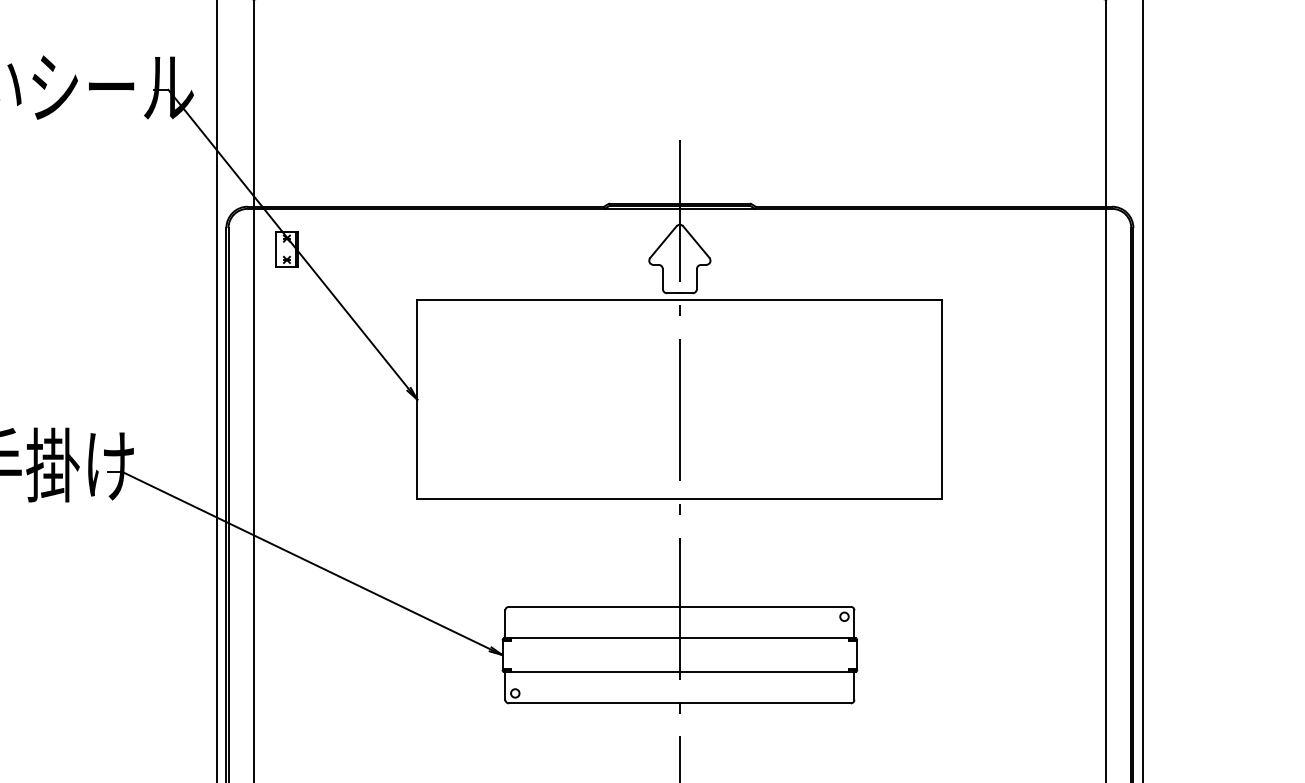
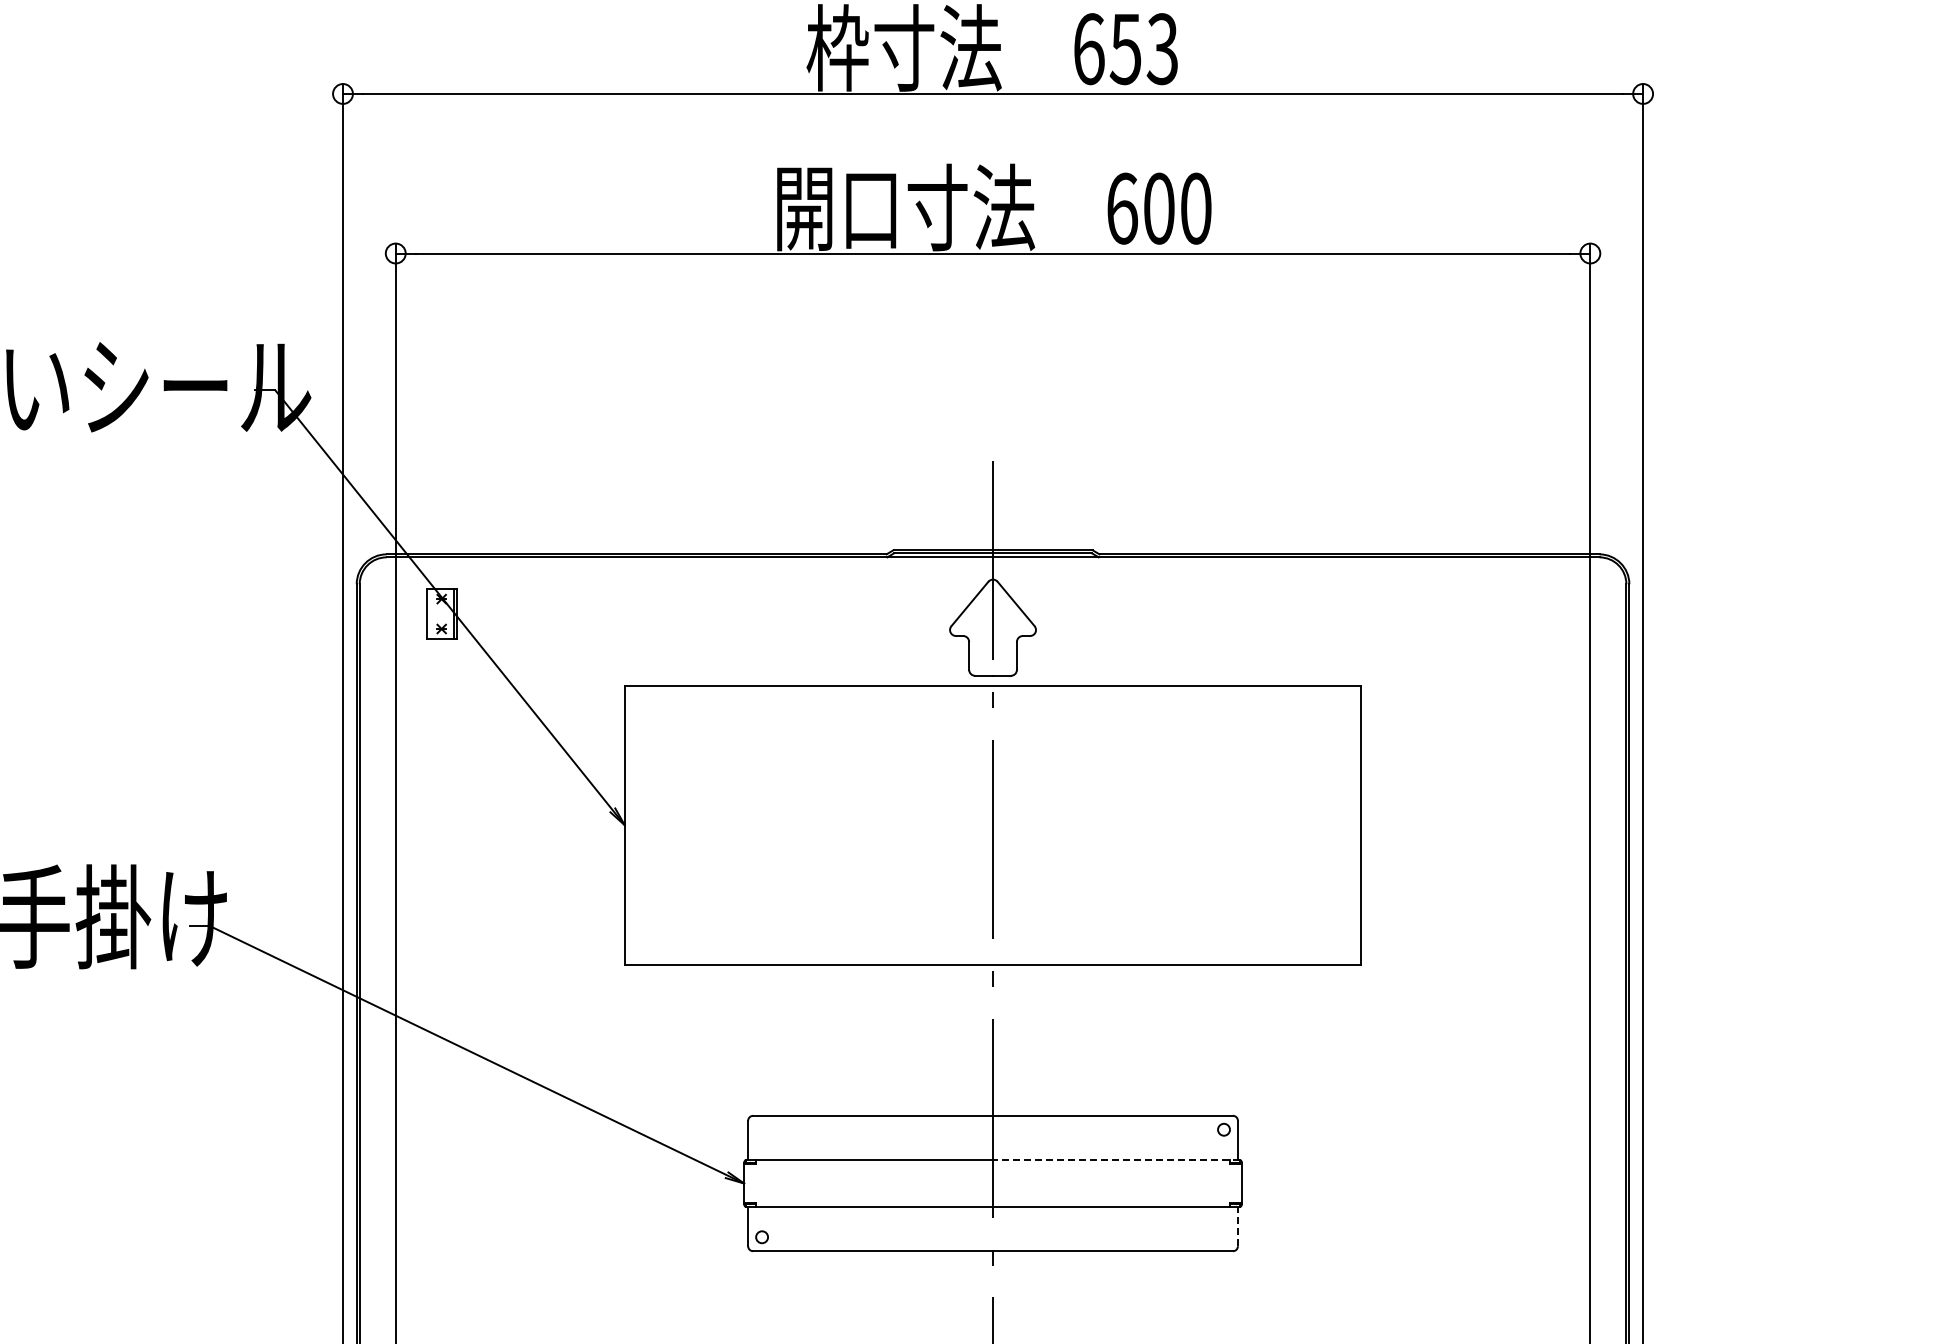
line: (767, 638) -> (1116, 1159), solid -> dashed
line: (854, 685) -> (1237, 1226), solid -> dashed

